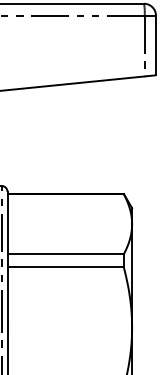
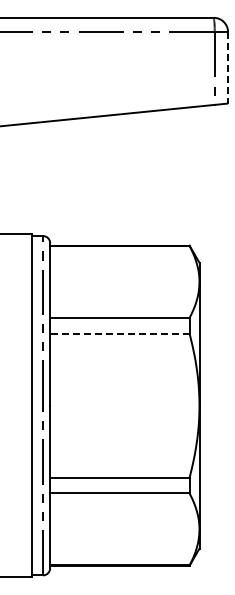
line: (156, 45) -> (228, 67), solid -> dashed
line: (65, 267) -> (119, 333), solid -> dashed

